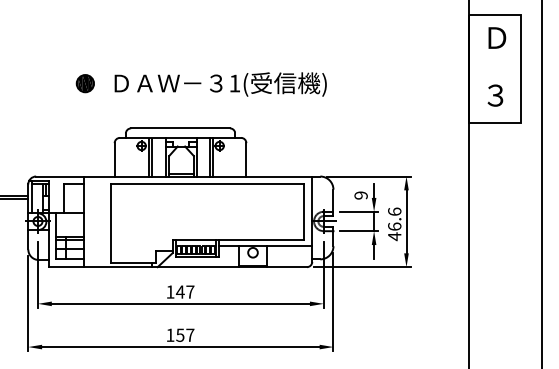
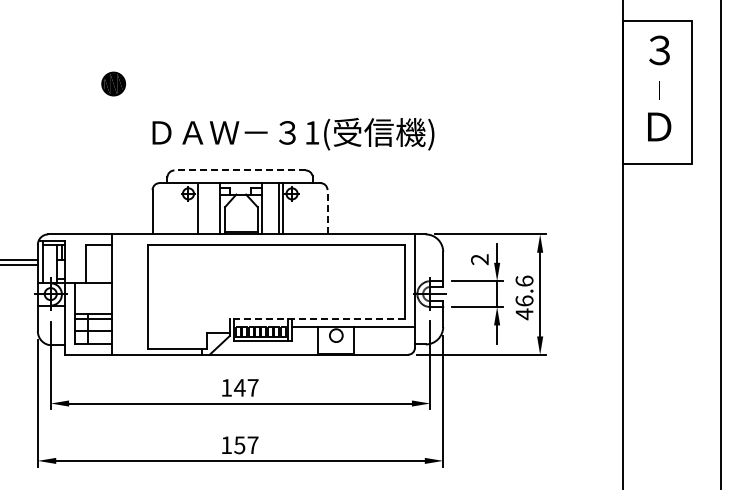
text: (497, 38) -> (660, 50), Ｄ -> ３
part: (85, 83) -> (113, 83), moved
text: (220, 84) -> (293, 134), moved
text: (496, 95) -> (659, 126), ３ -> Ｄ
line: (180, 128) -> (240, 170), solid -> dashed
line: (152, 157) -> (202, 209), removed
line: (246, 159) -> (327, 211), solid -> dashed
text: (360, 195) -> (479, 259), 9 -> 2
line: (238, 240) -> (316, 319), solid -> dashed

